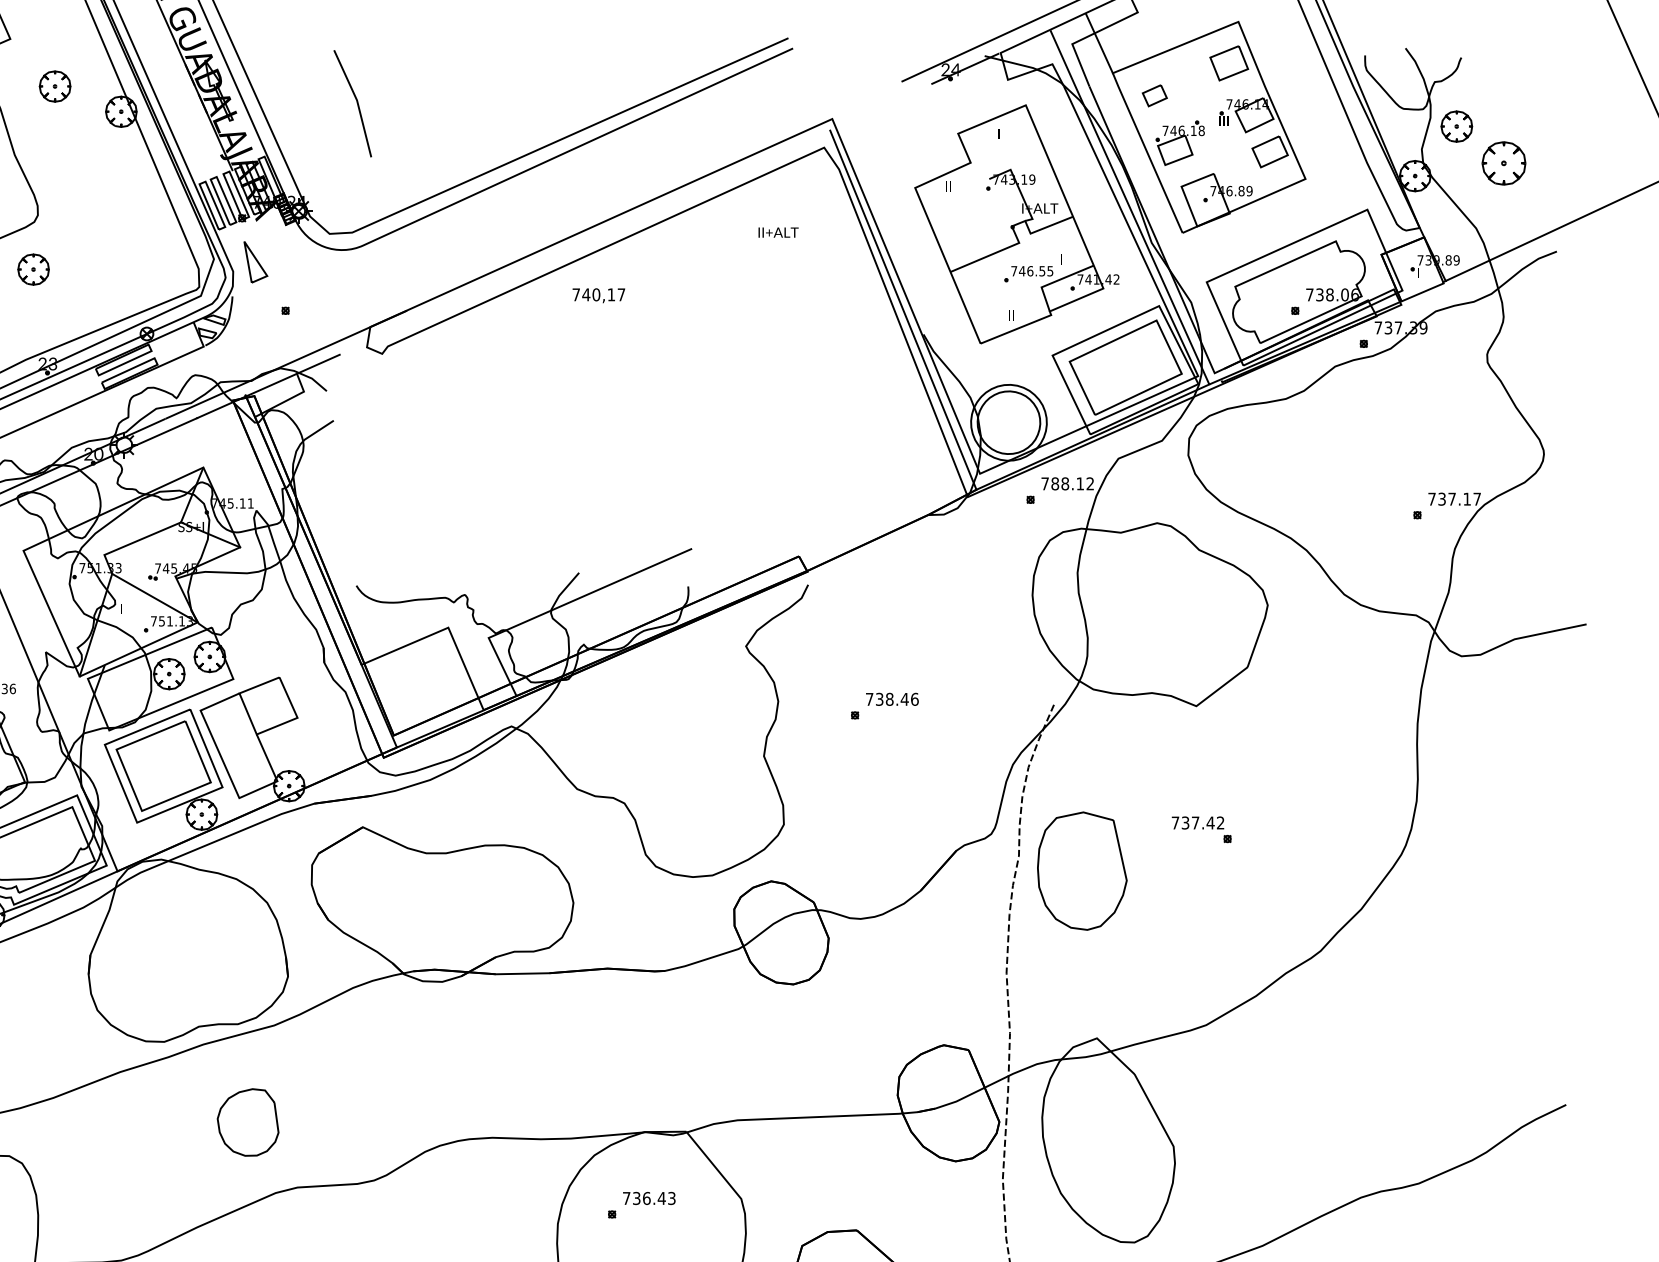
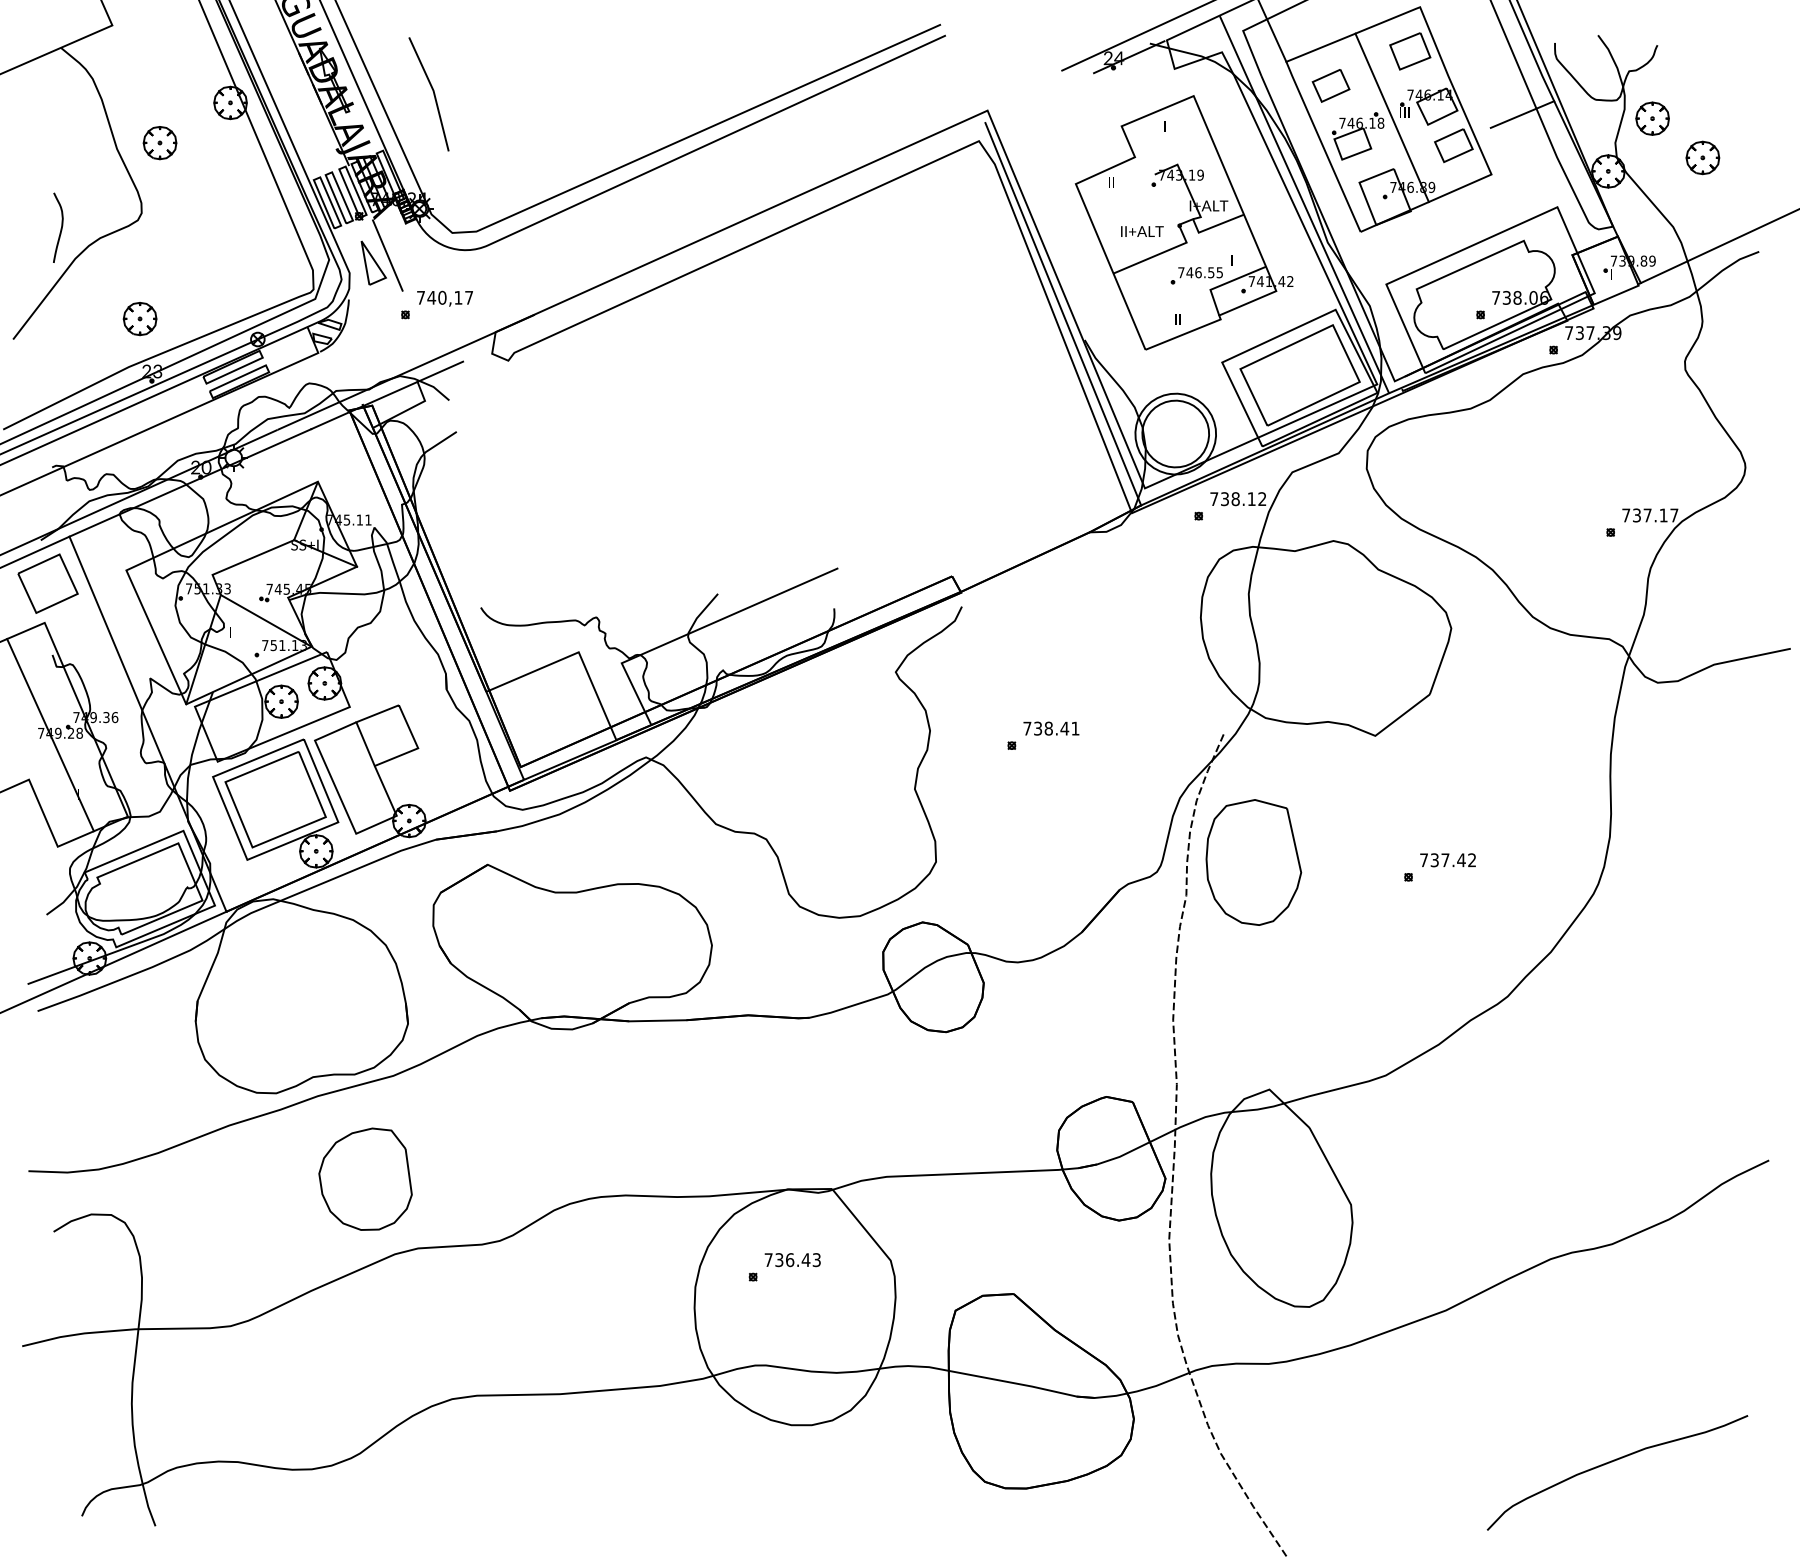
part: (54, 86) -> (159, 143), moved
part: (1154, 95) -> (1330, 85), size x1.43
line: (356, 101) -> (432, 91), moved
line: (1334, 122) -> (1522, 114), added
line: (1211, 125) -> (1391, 117), added
part: (1503, 163) -> (1702, 157), size x0.71
text: (778, 232) -> (1142, 231), moved
line: (268, 255) -> (387, 255), added
part: (33, 270) -> (139, 319), moved
text: (598, 295) -> (444, 298), moved
text: (1054, 484) -> (1224, 499), 788.12 -> 738.12
text: (914, 699) -> (1075, 728), 738.46 -> 738.41
text: (1197, 823) -> (1447, 860), moved
part: (1081, 871) -> (1253, 862), moved
part: (248, 1121) -> (365, 1178), size x1.43

